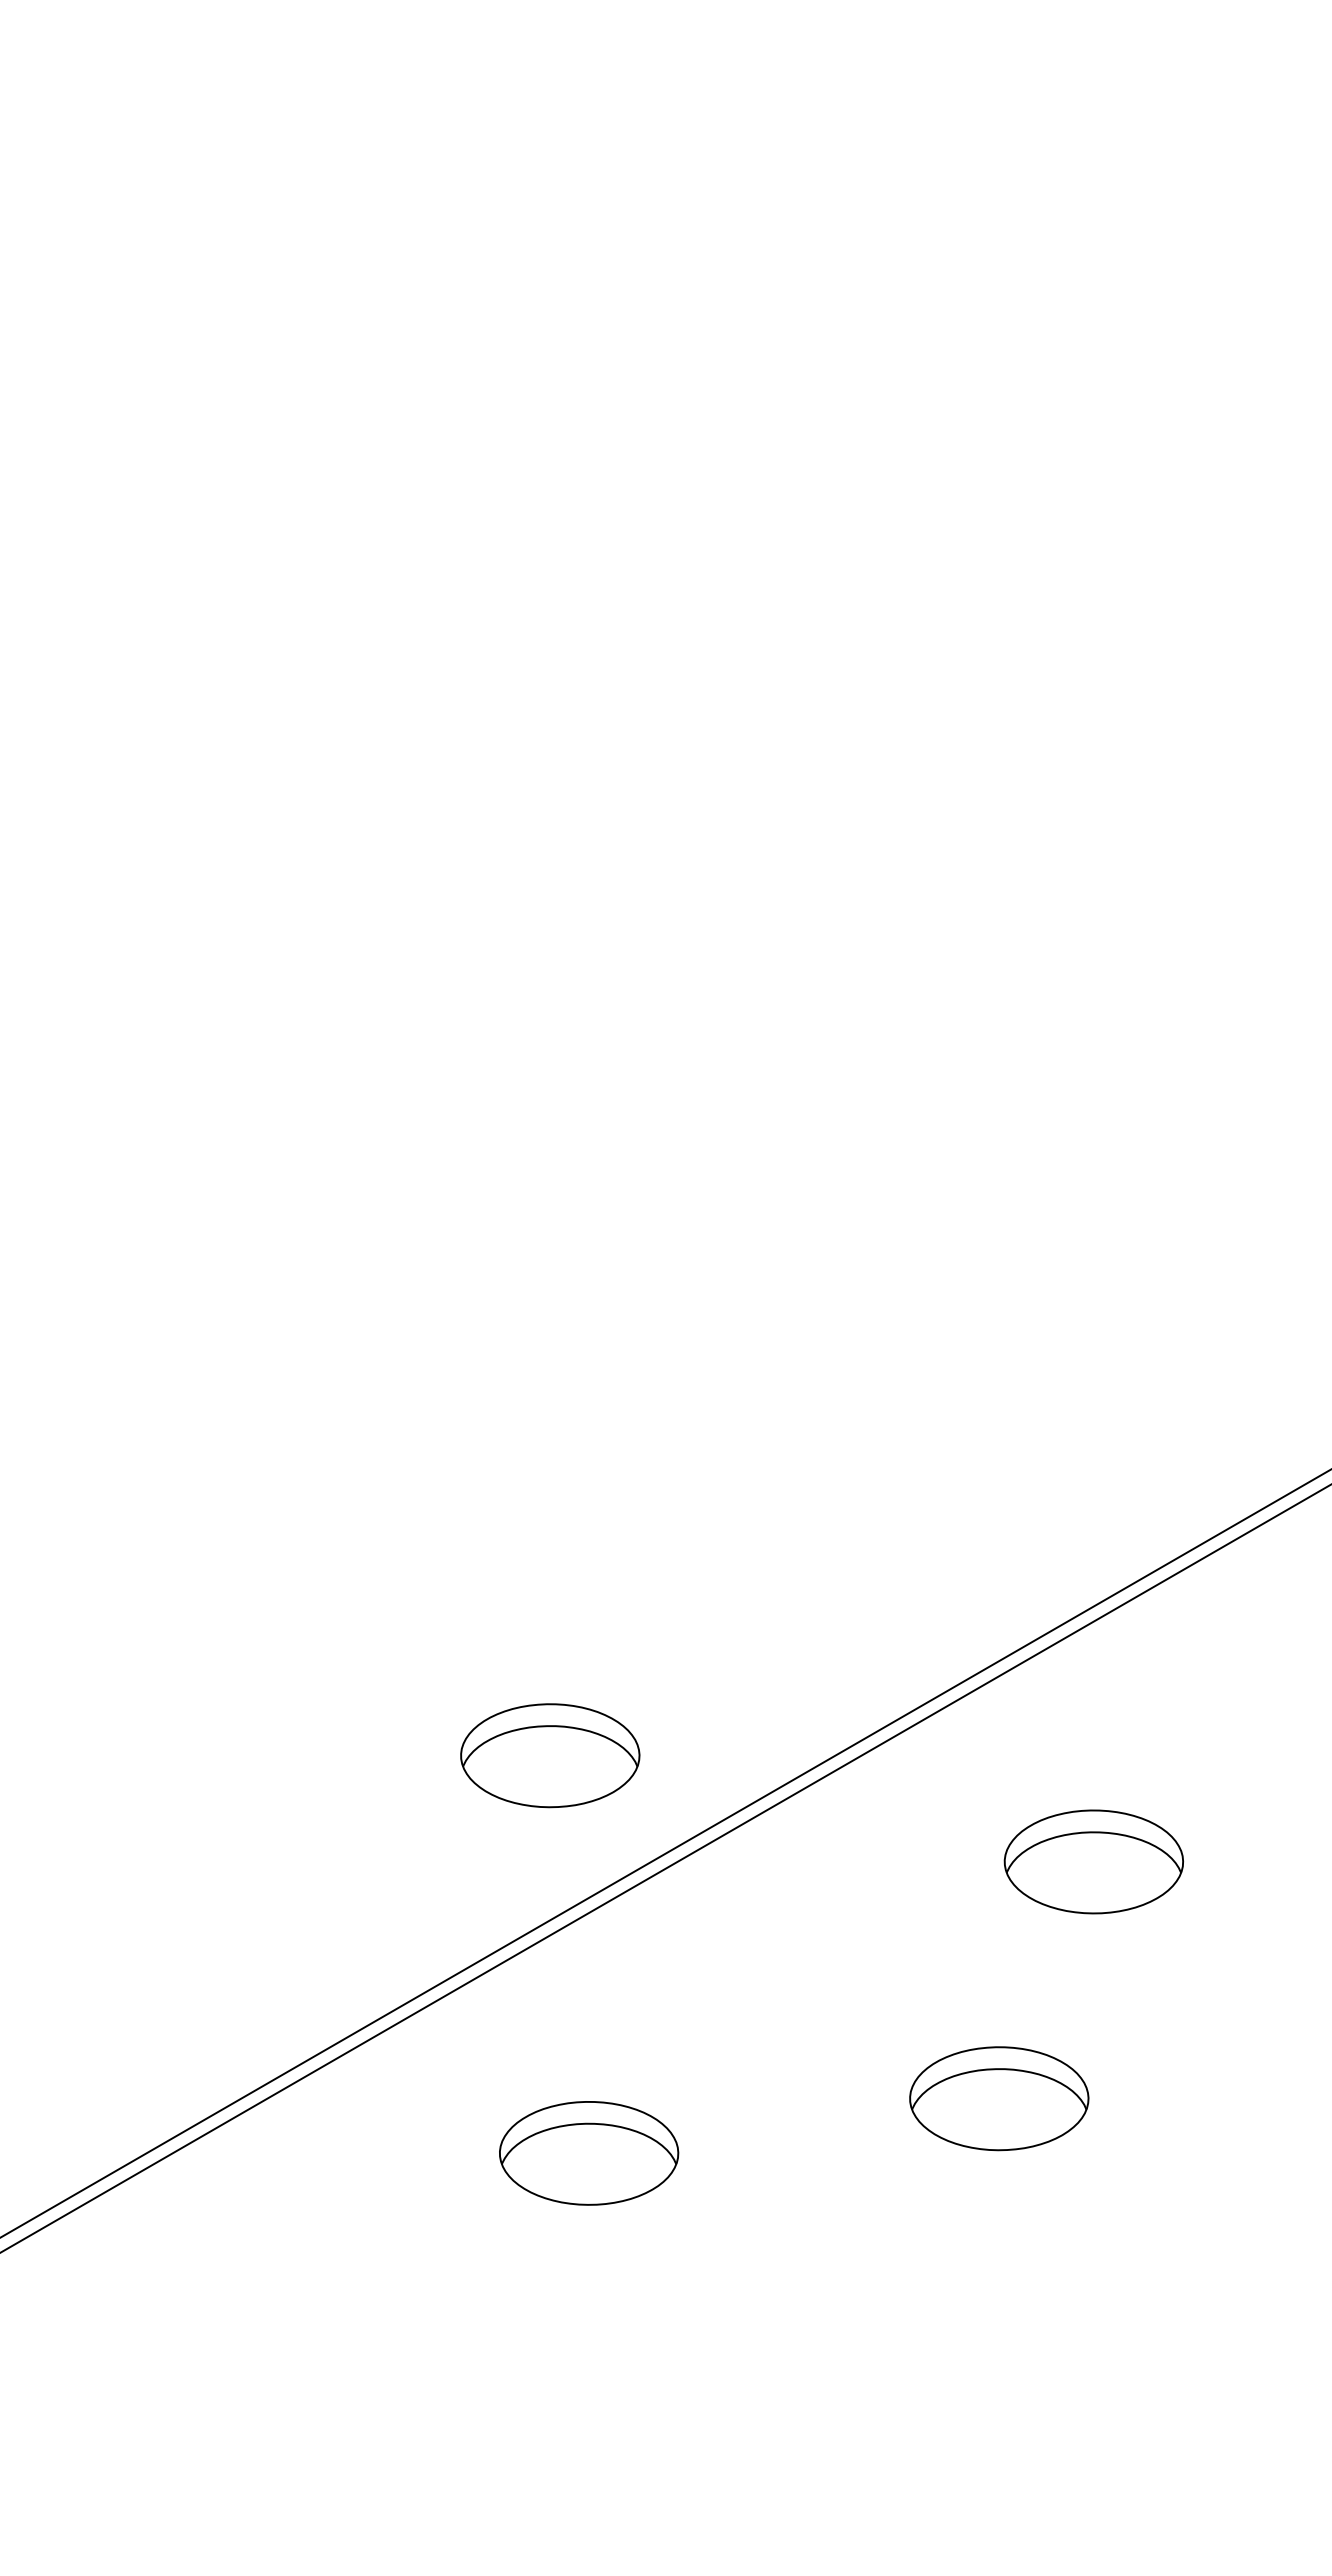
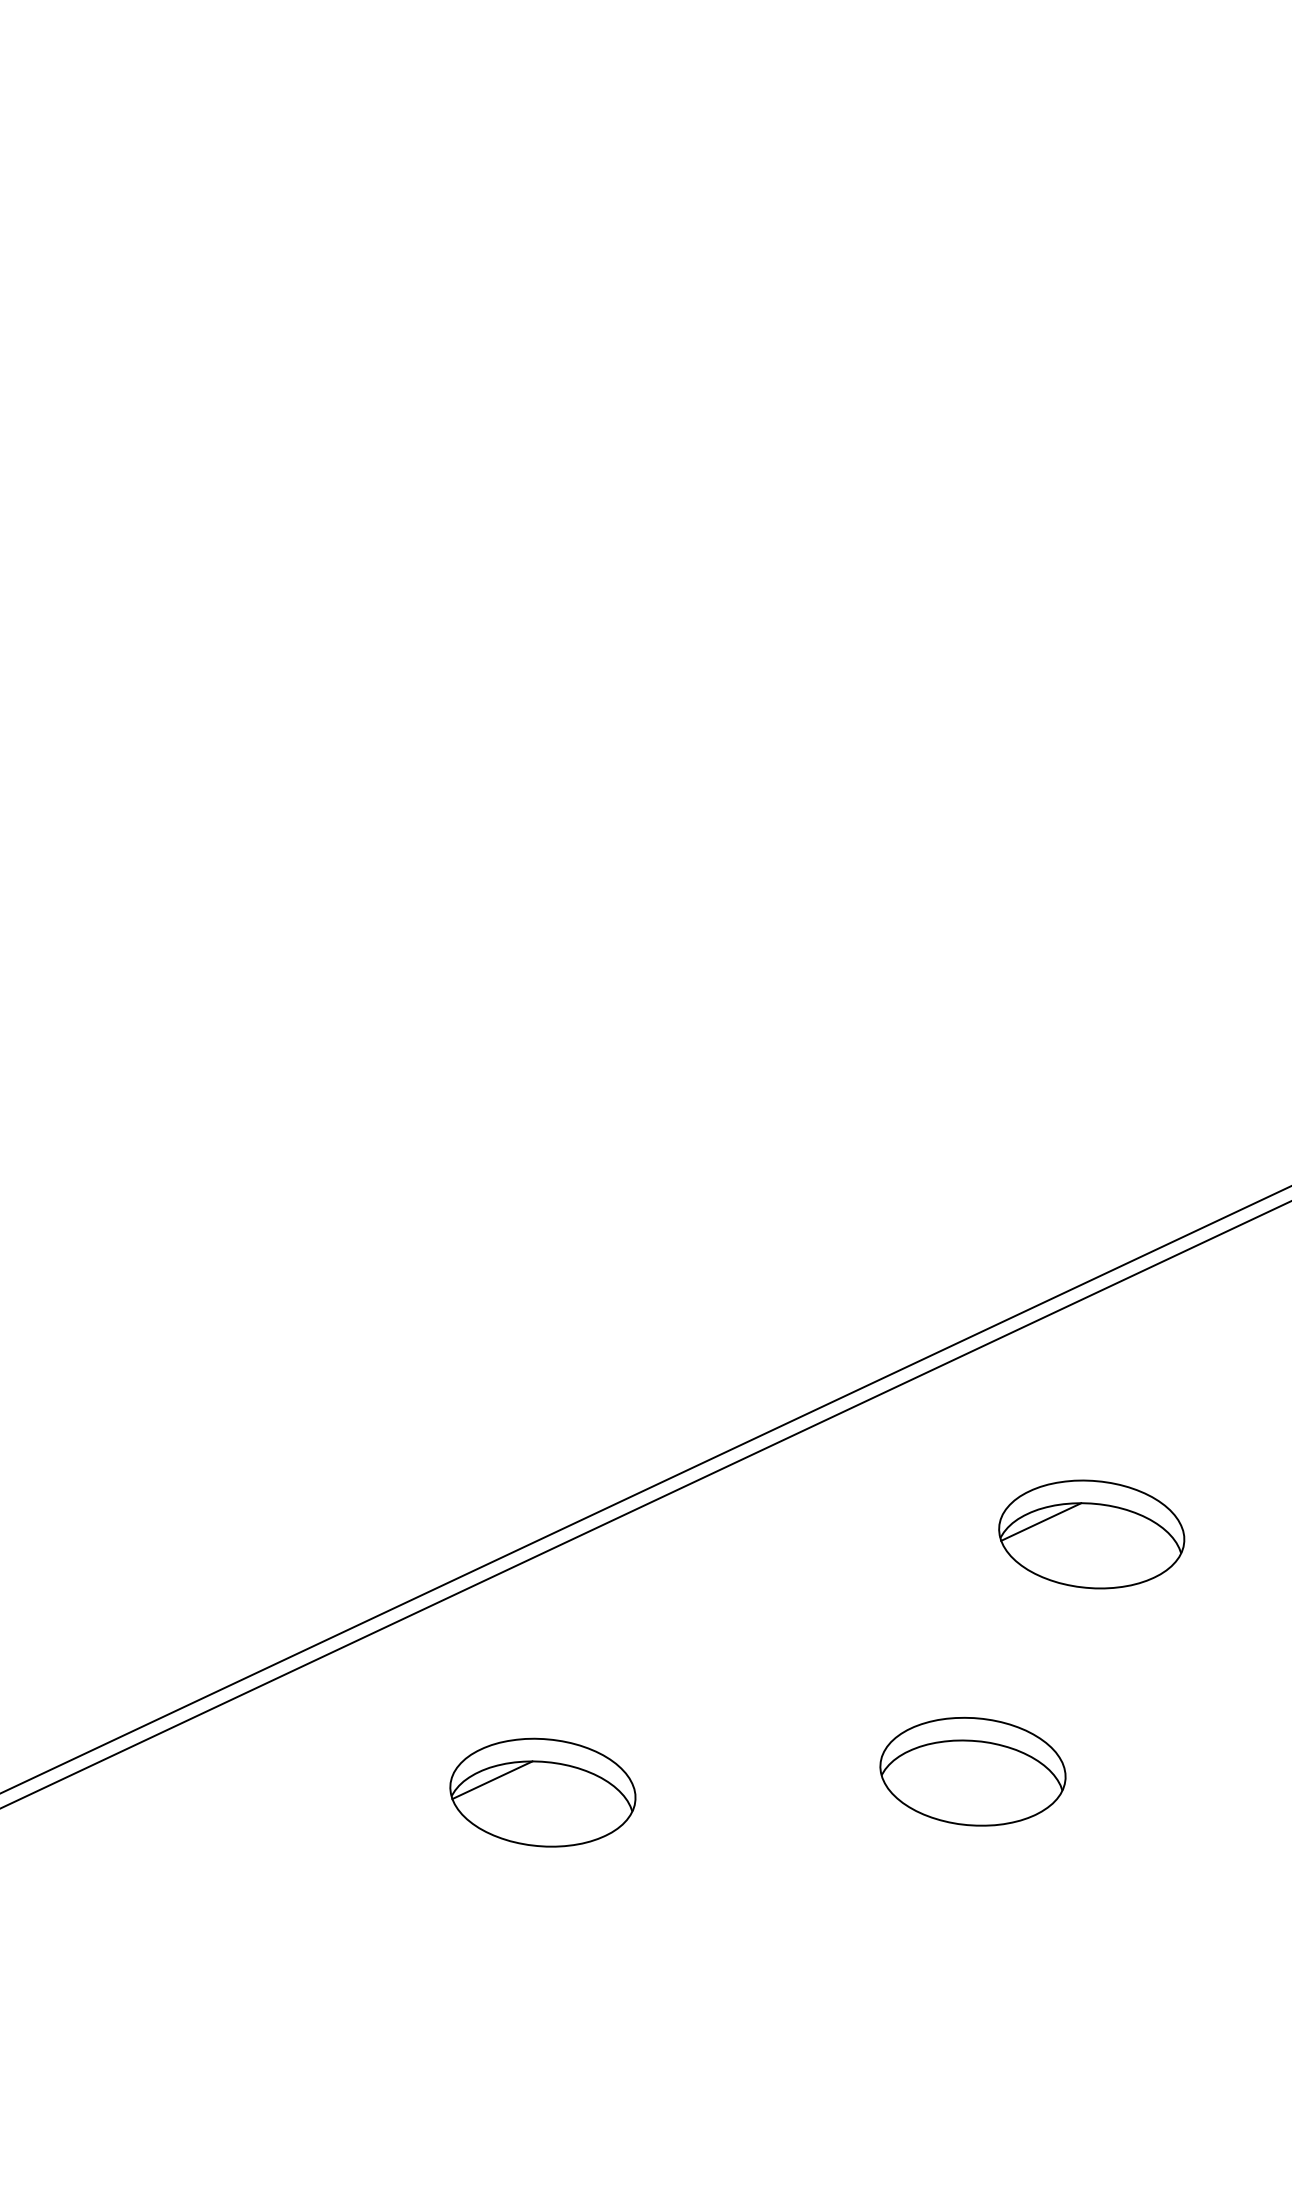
part: (550, 1755) -> (537, 1376), removed
line: (1044, 1853) -> (1041, 1521), added
line: (539, 2145) -> (492, 1780), added

